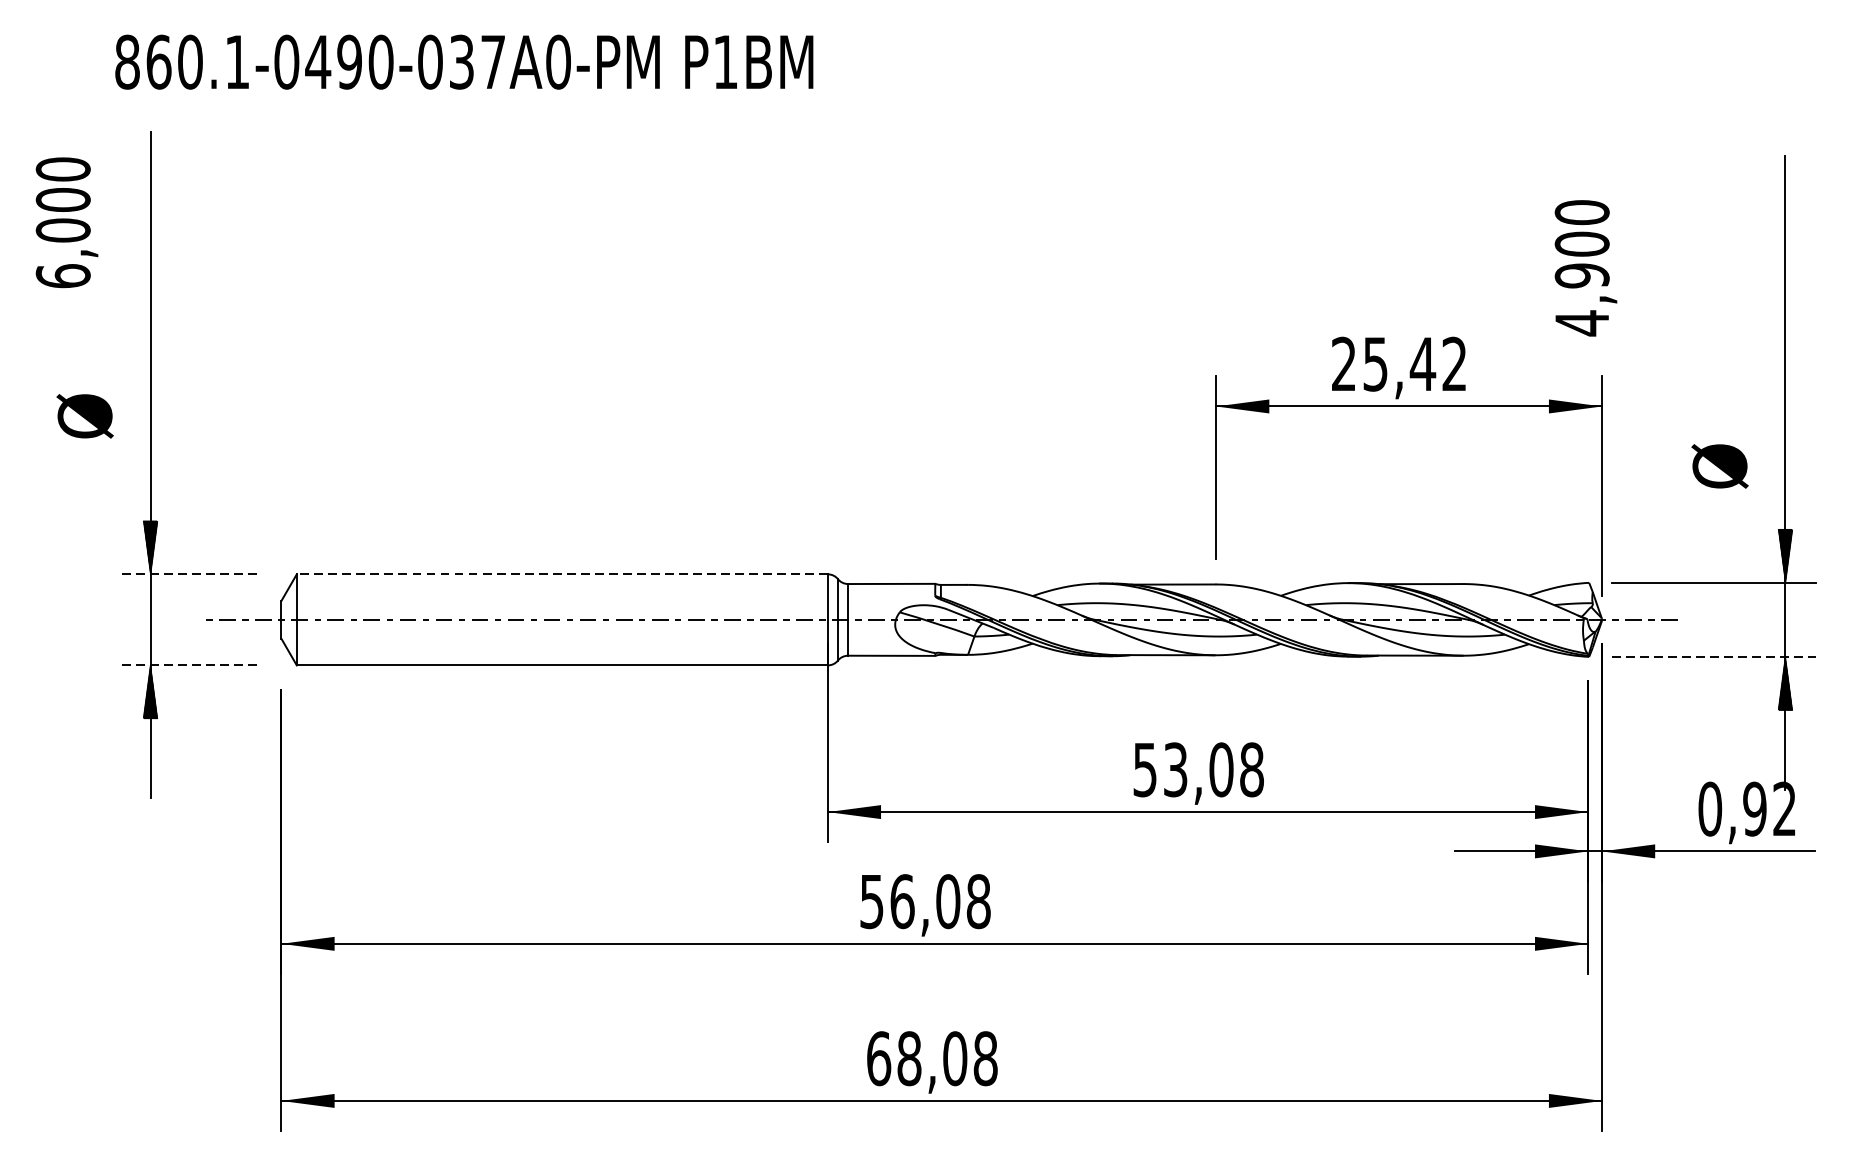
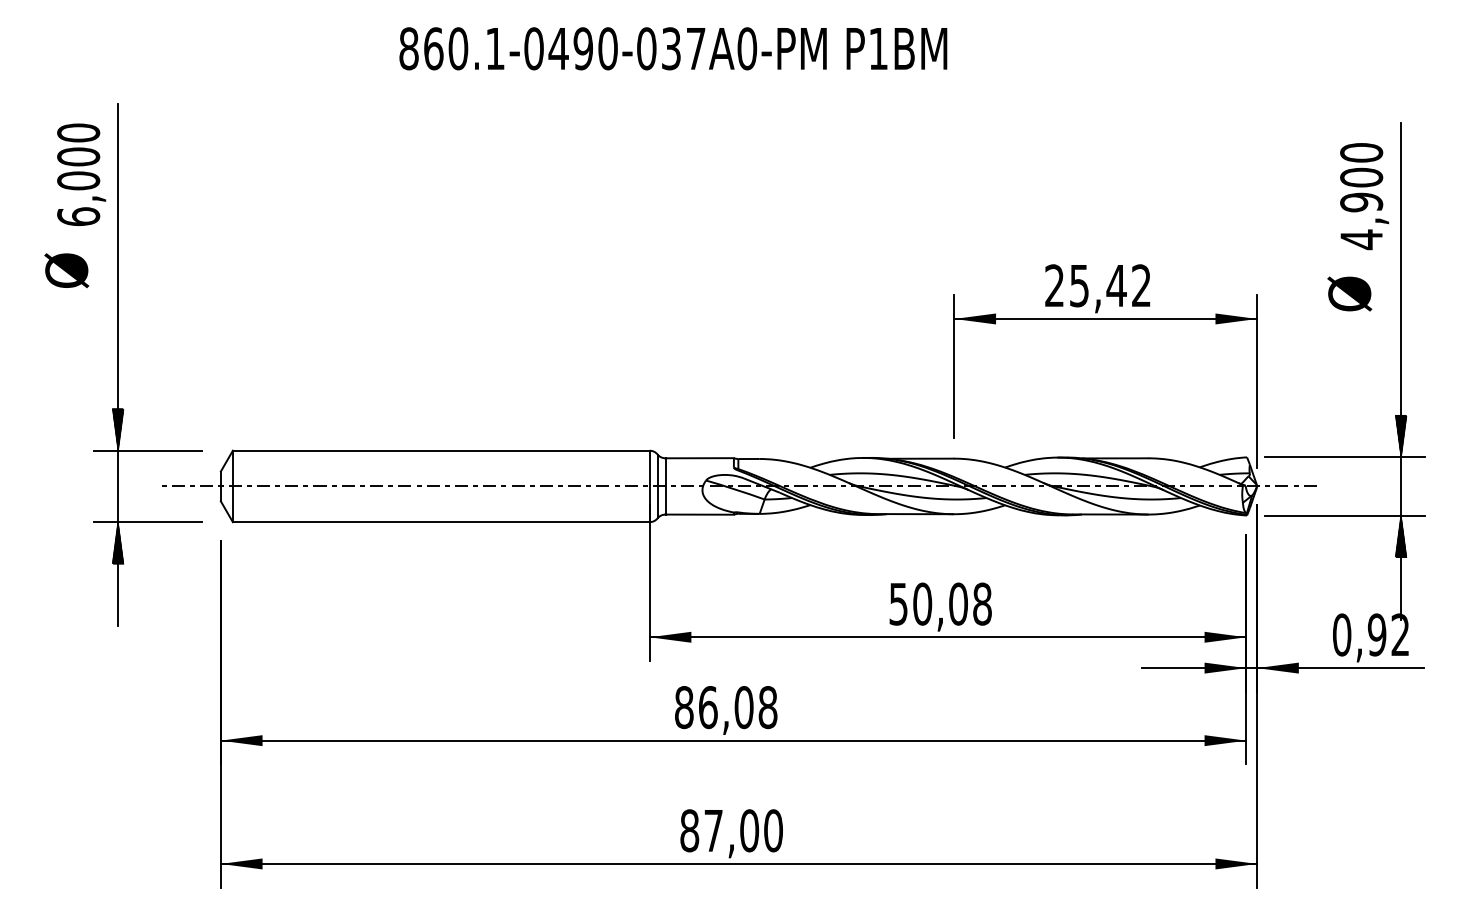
text: (464, 61) -> (673, 48), moved
text: (66, 222) -> (81, 174), moved
text: (1585, 268) -> (1364, 196), moved
text: (84, 416) -> (66, 270), moved
text: (1719, 465) -> (1349, 293), moved
line: (189, 574) -> (148, 450), dashed -> solid
line: (561, 574) -> (440, 450), dashed -> solid
line: (1714, 656) -> (1345, 515), dashed -> solid
line: (189, 665) -> (148, 522), dashed -> solid
text: (1175, 769) -> (922, 603), 53,08 -> 50,08
text: (872, 901) -> (684, 707), 56,08 -> 86,08
text: (932, 1058) -> (731, 830), 68,08 -> 87,00

